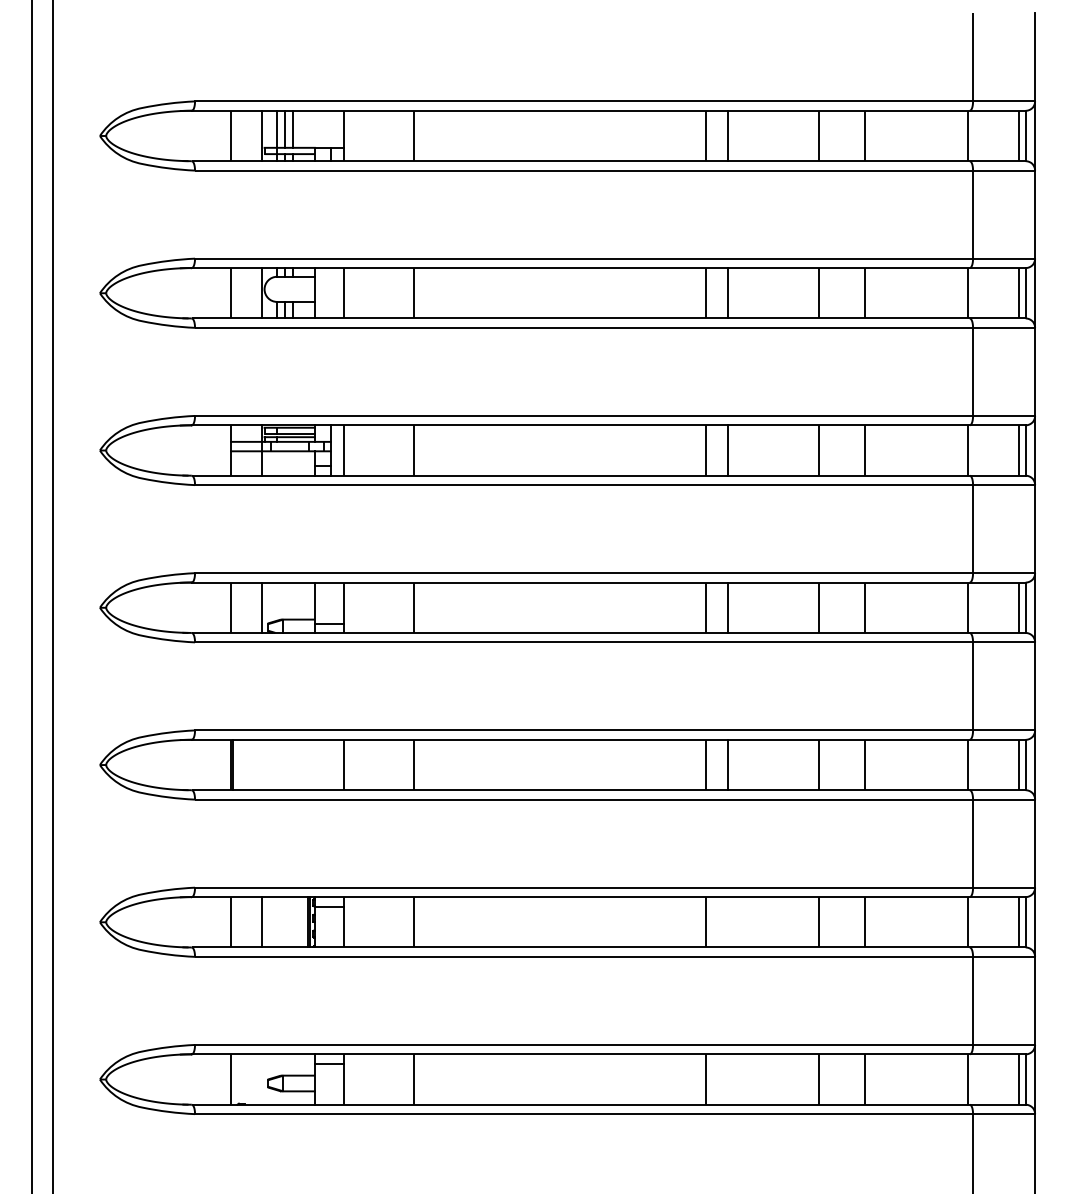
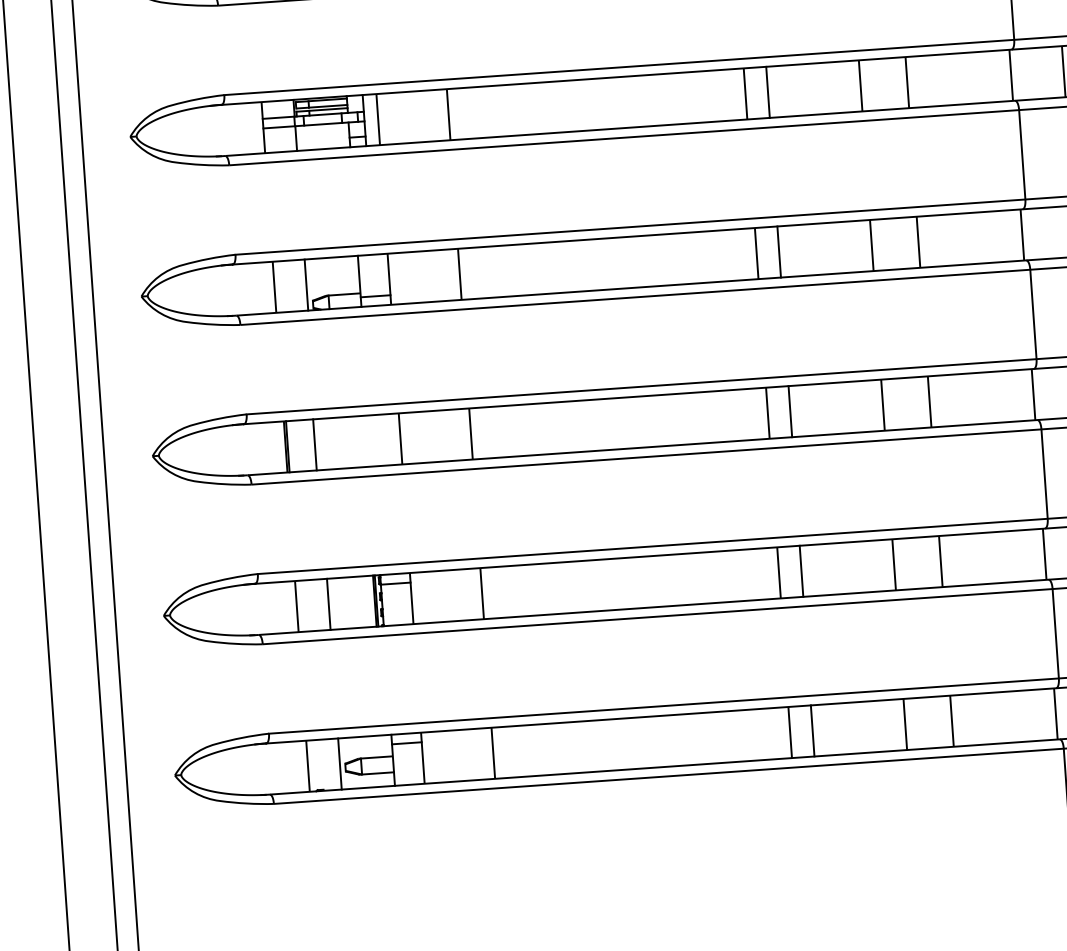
line: (259, 764) -> (314, 444), added
line: (728, 922) -> (801, 571), added
line: (262, 1079) -> (339, 763), added
line: (728, 1079) -> (813, 730), added

